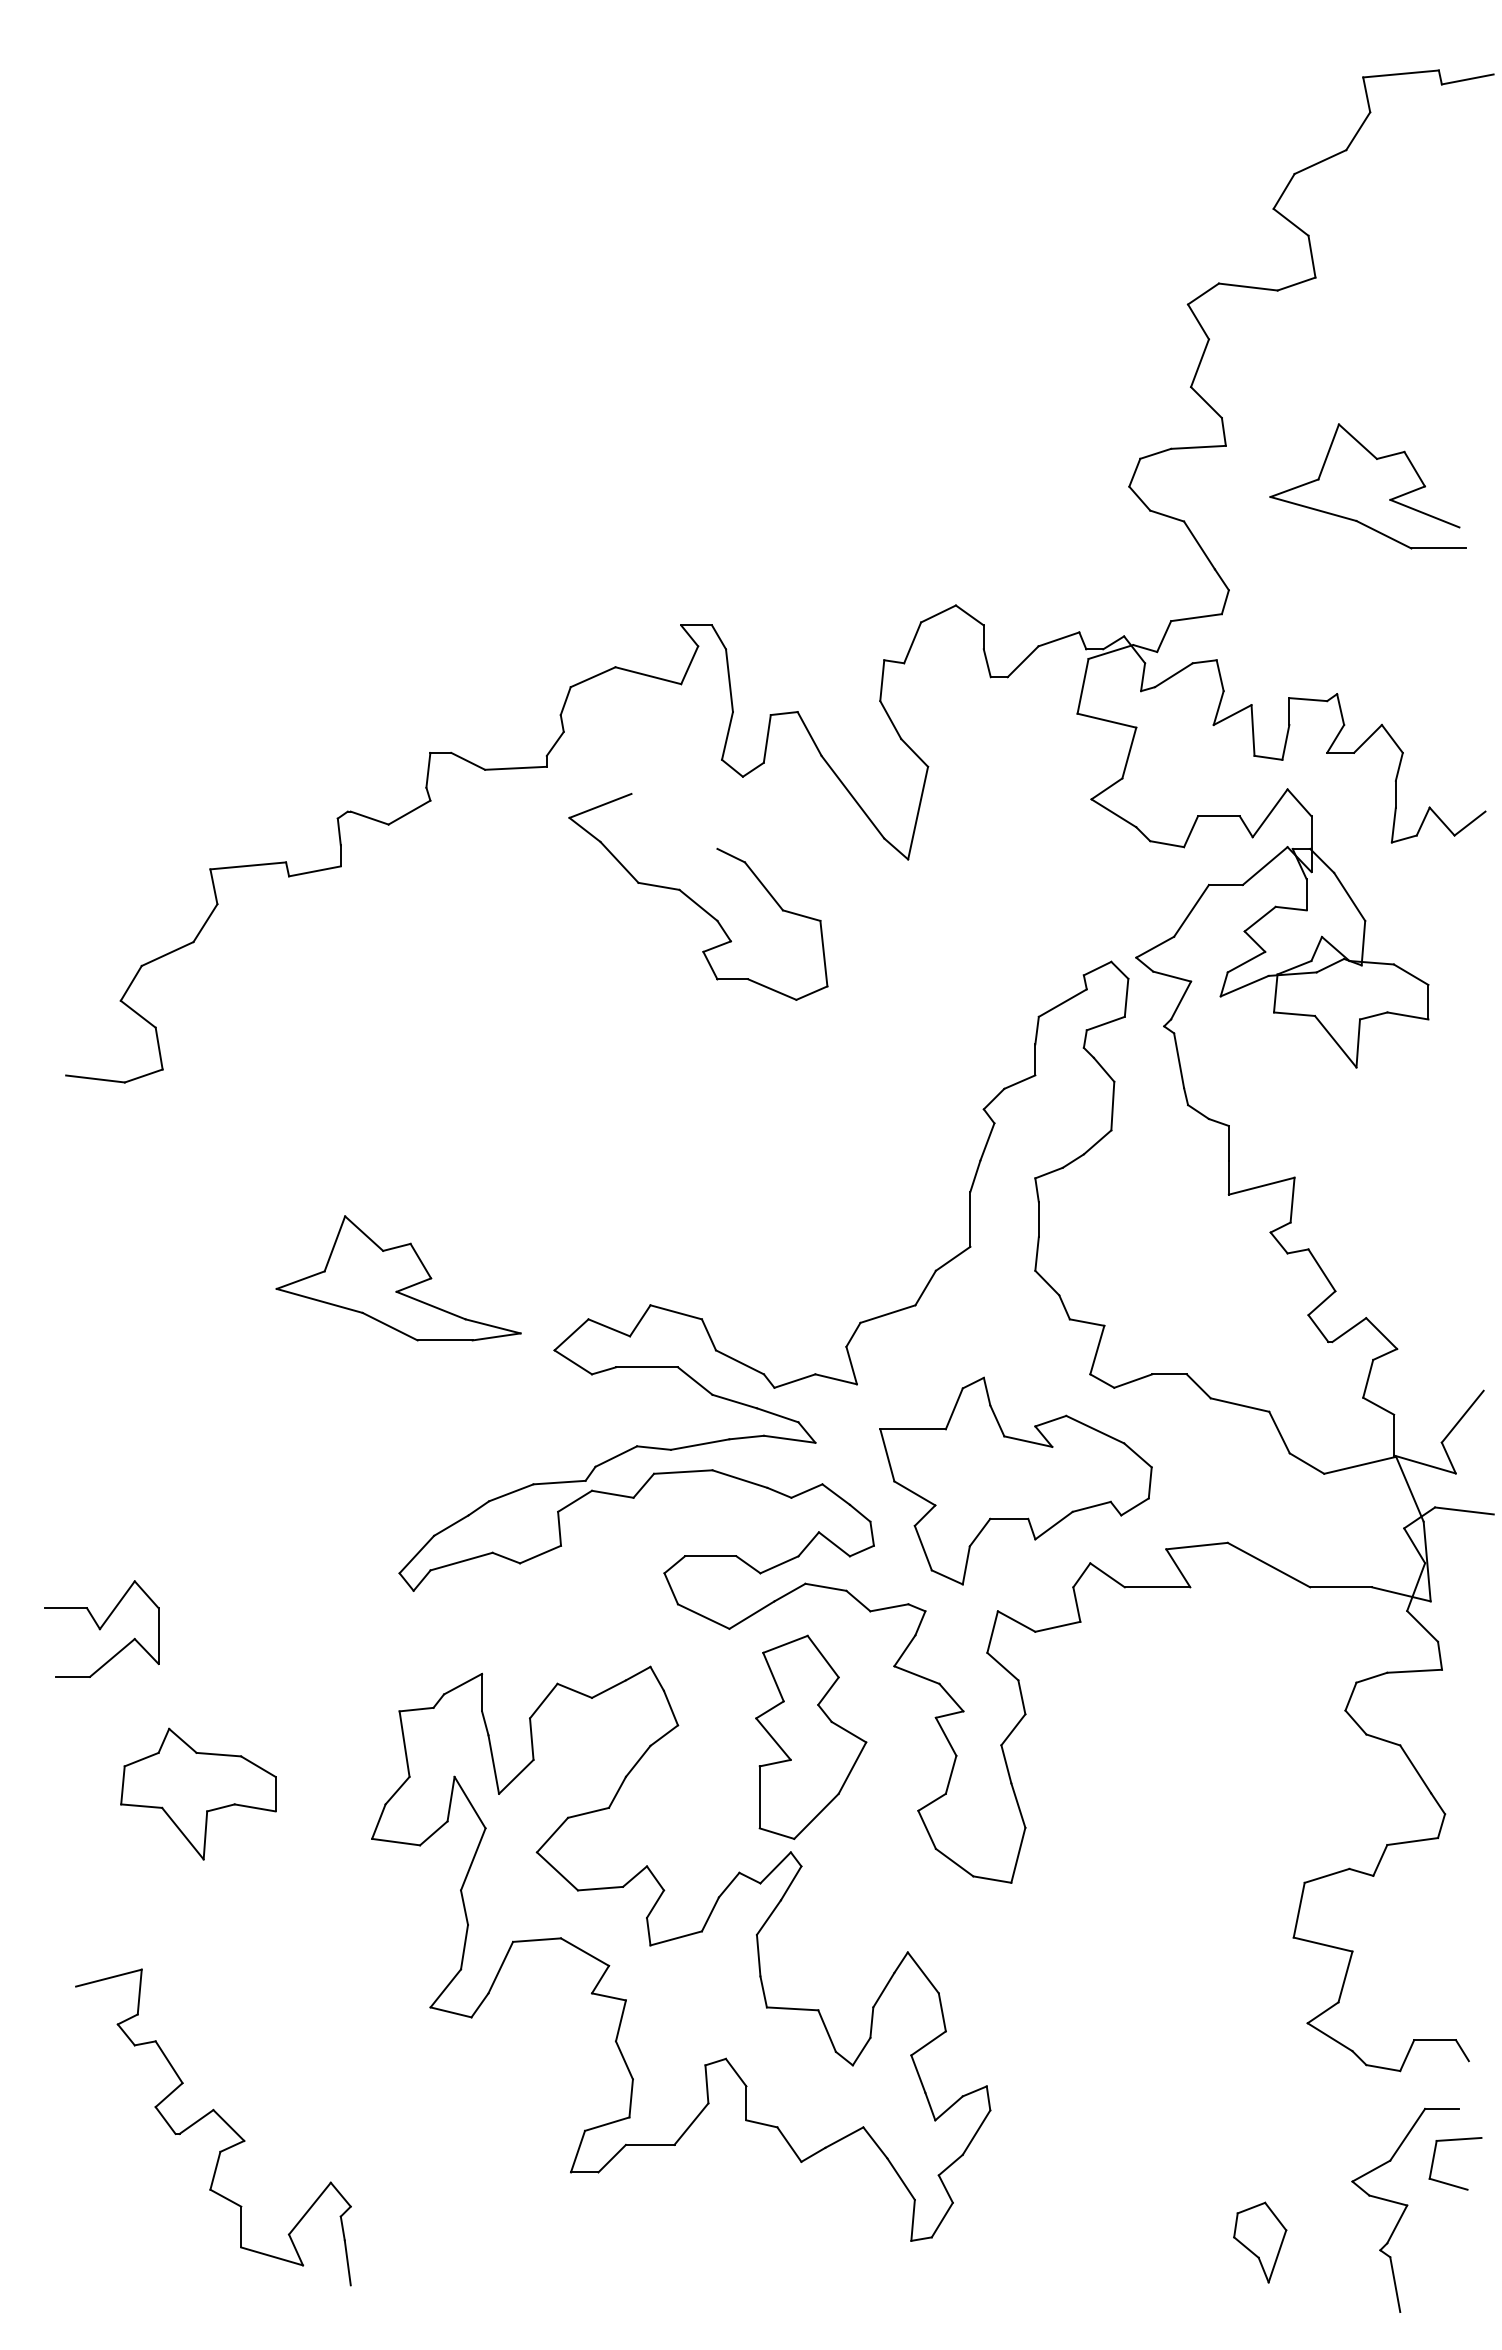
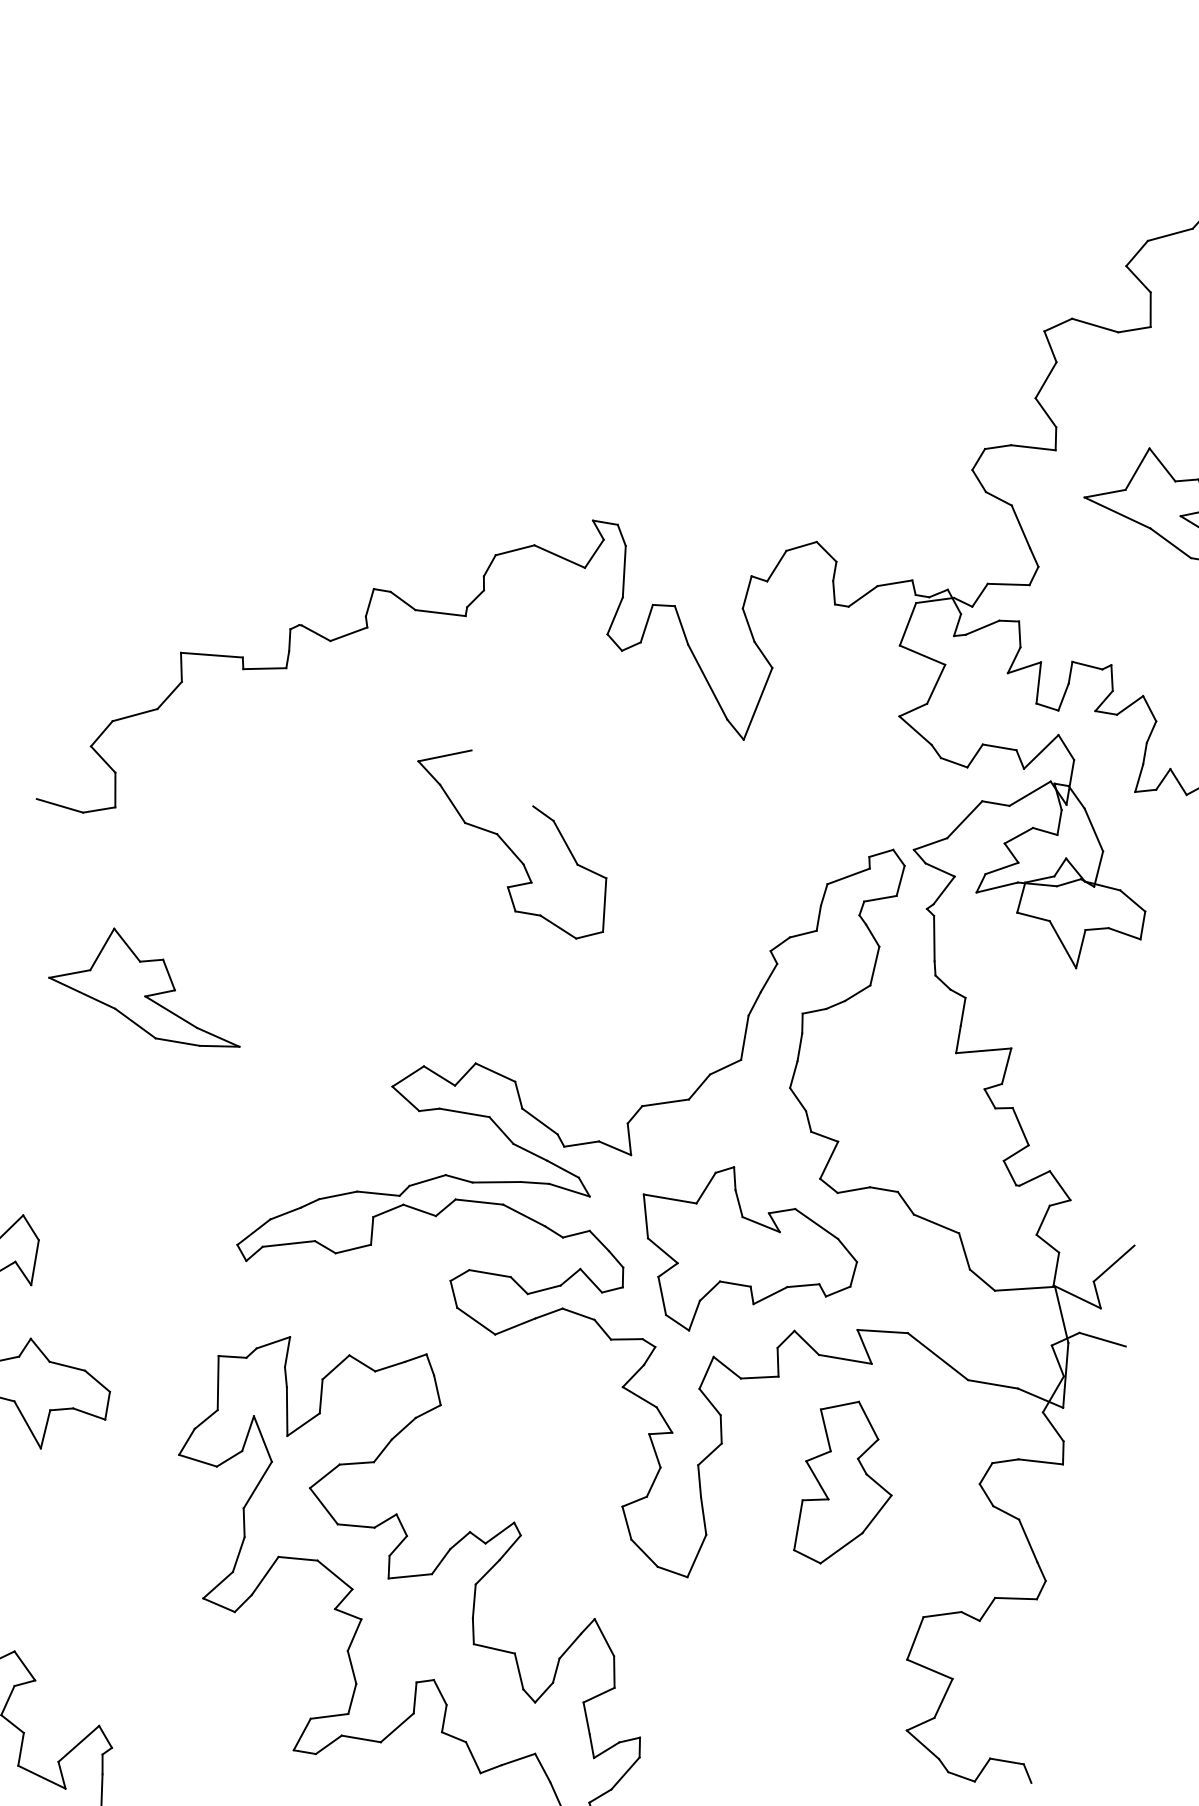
part: (698, 896) -> (511, 842), moved
part: (398, 1278) -> (148, 985), moved
part: (811, 1736) -> (848, 1483), moved

